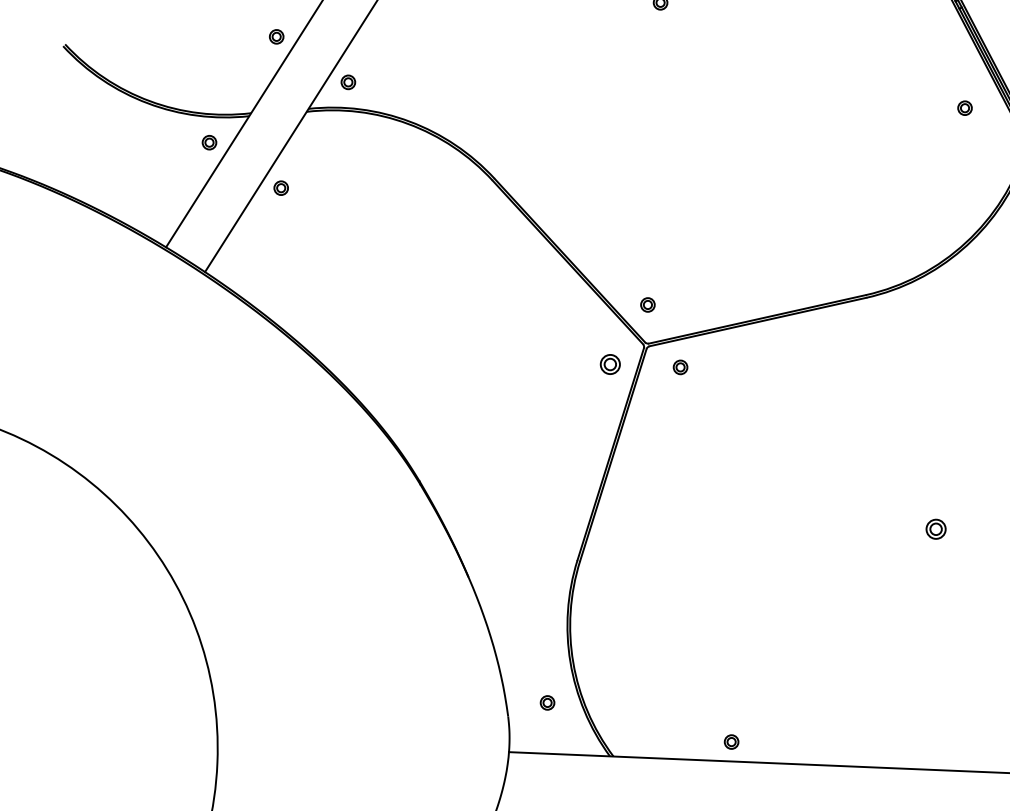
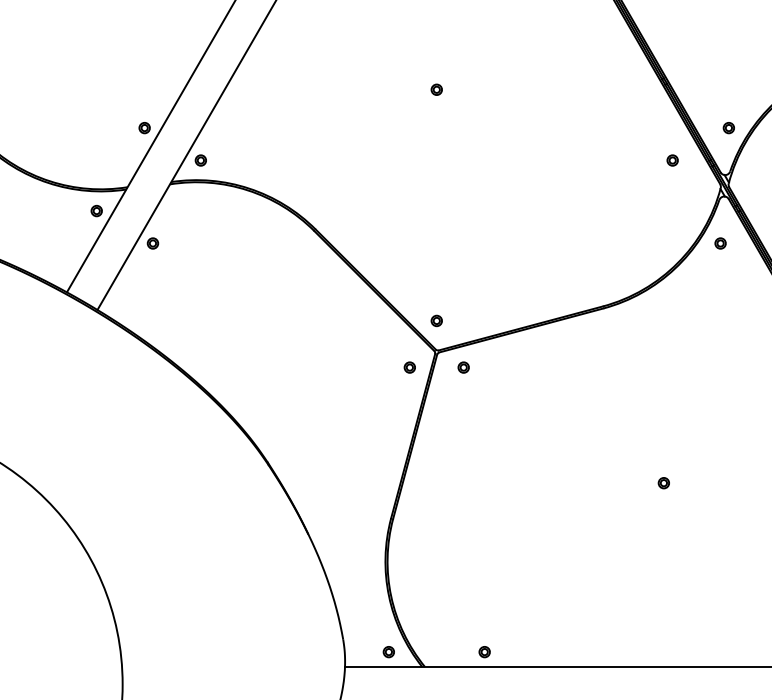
part: (609, 364) -> (409, 367), size x0.71
part: (935, 529) -> (663, 483), size x0.71
part: (547, 703) -> (388, 652), moved
part: (731, 742) -> (484, 652), moved

